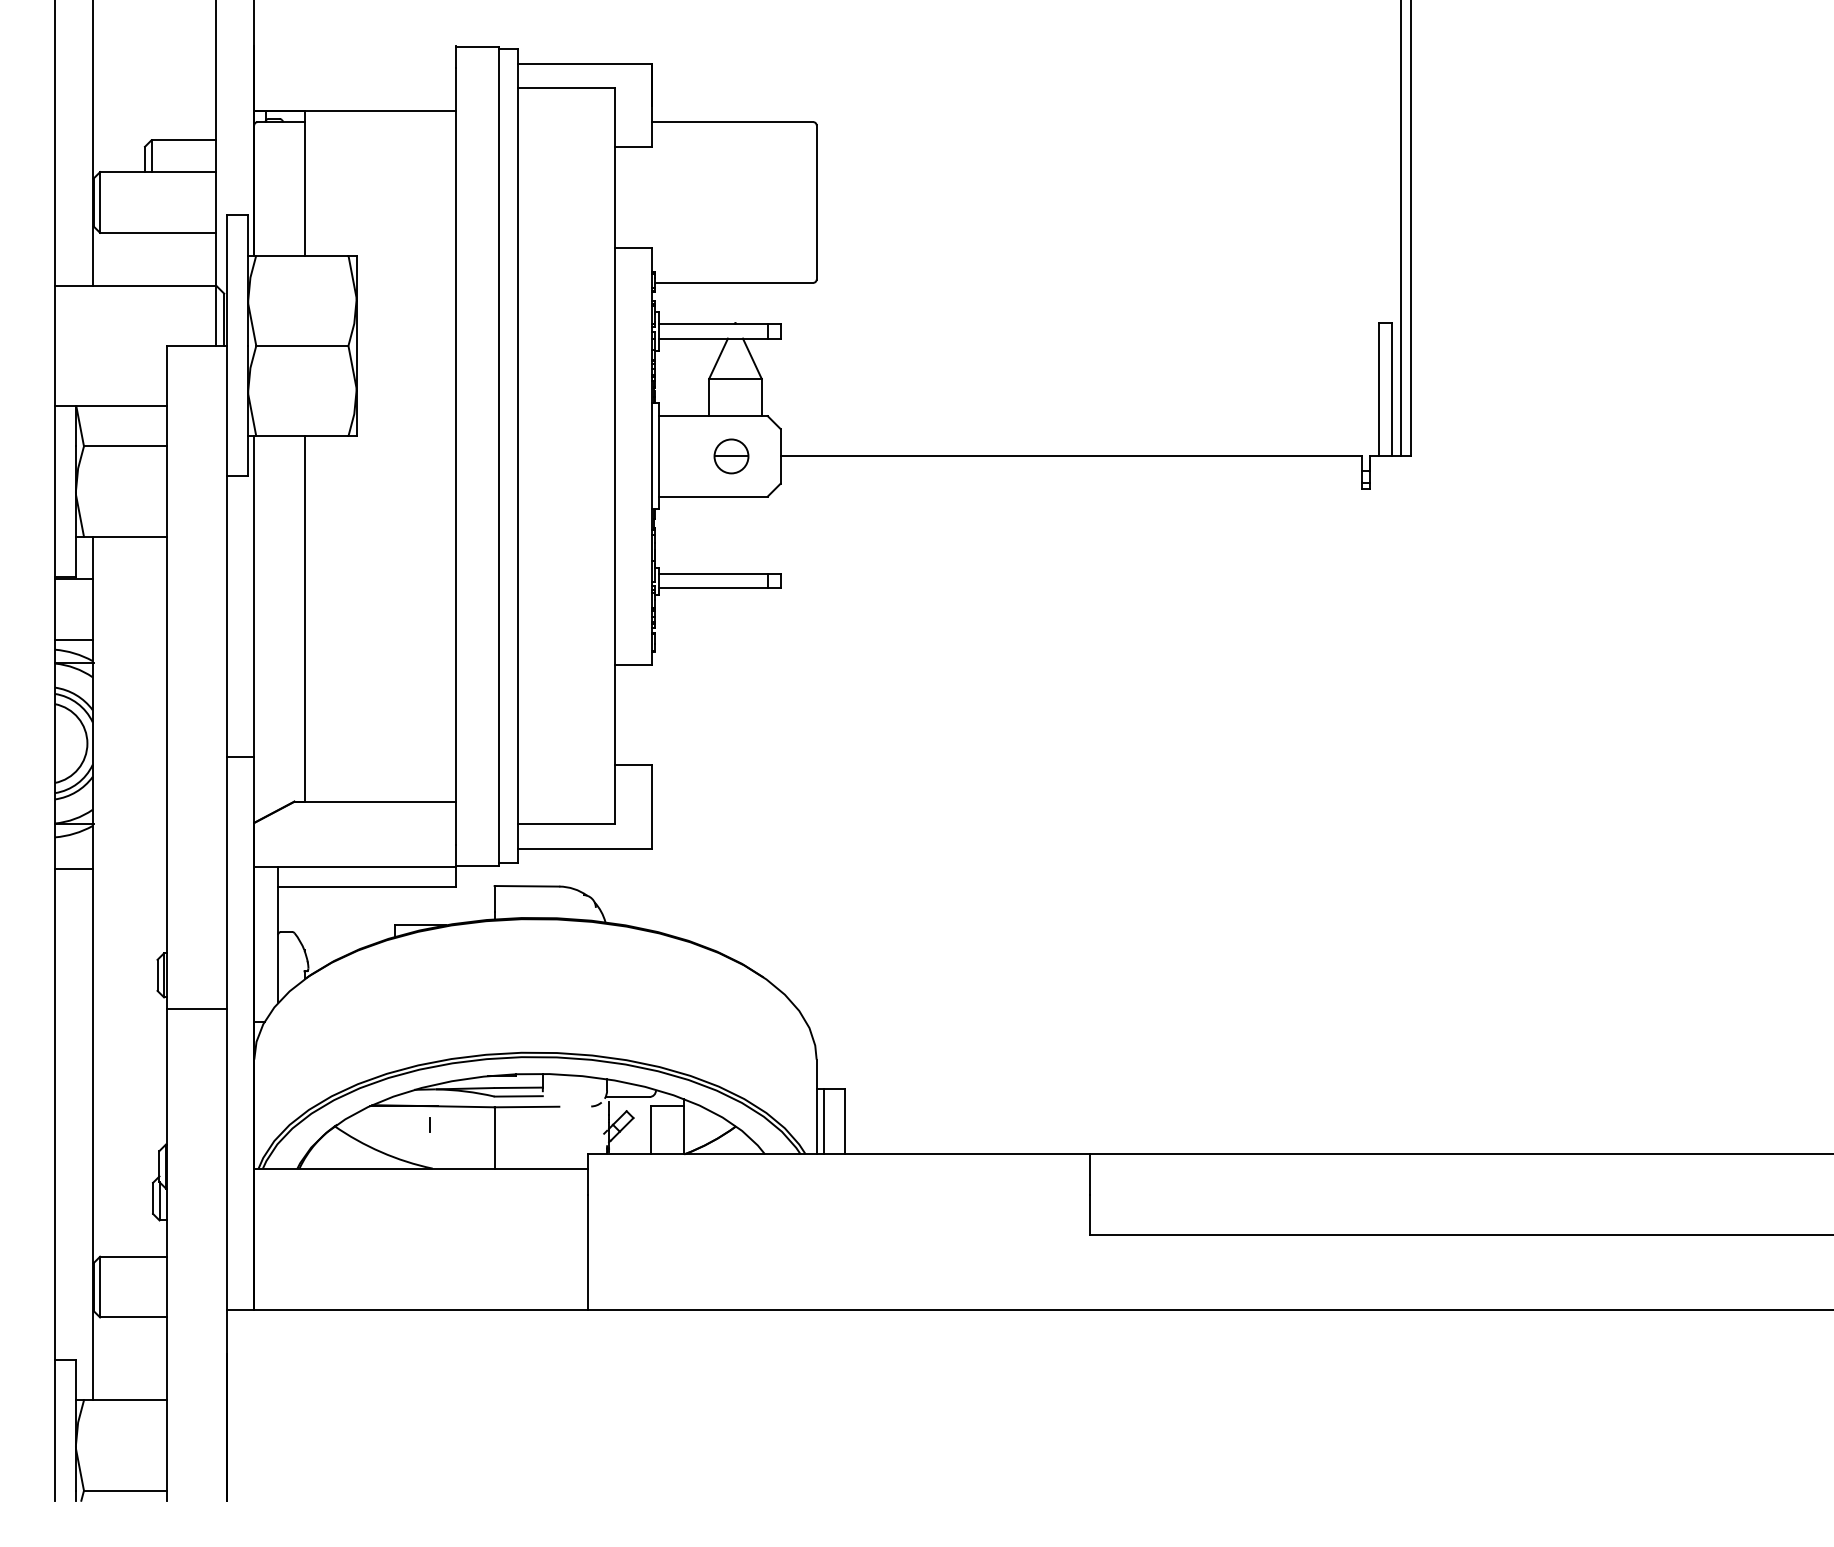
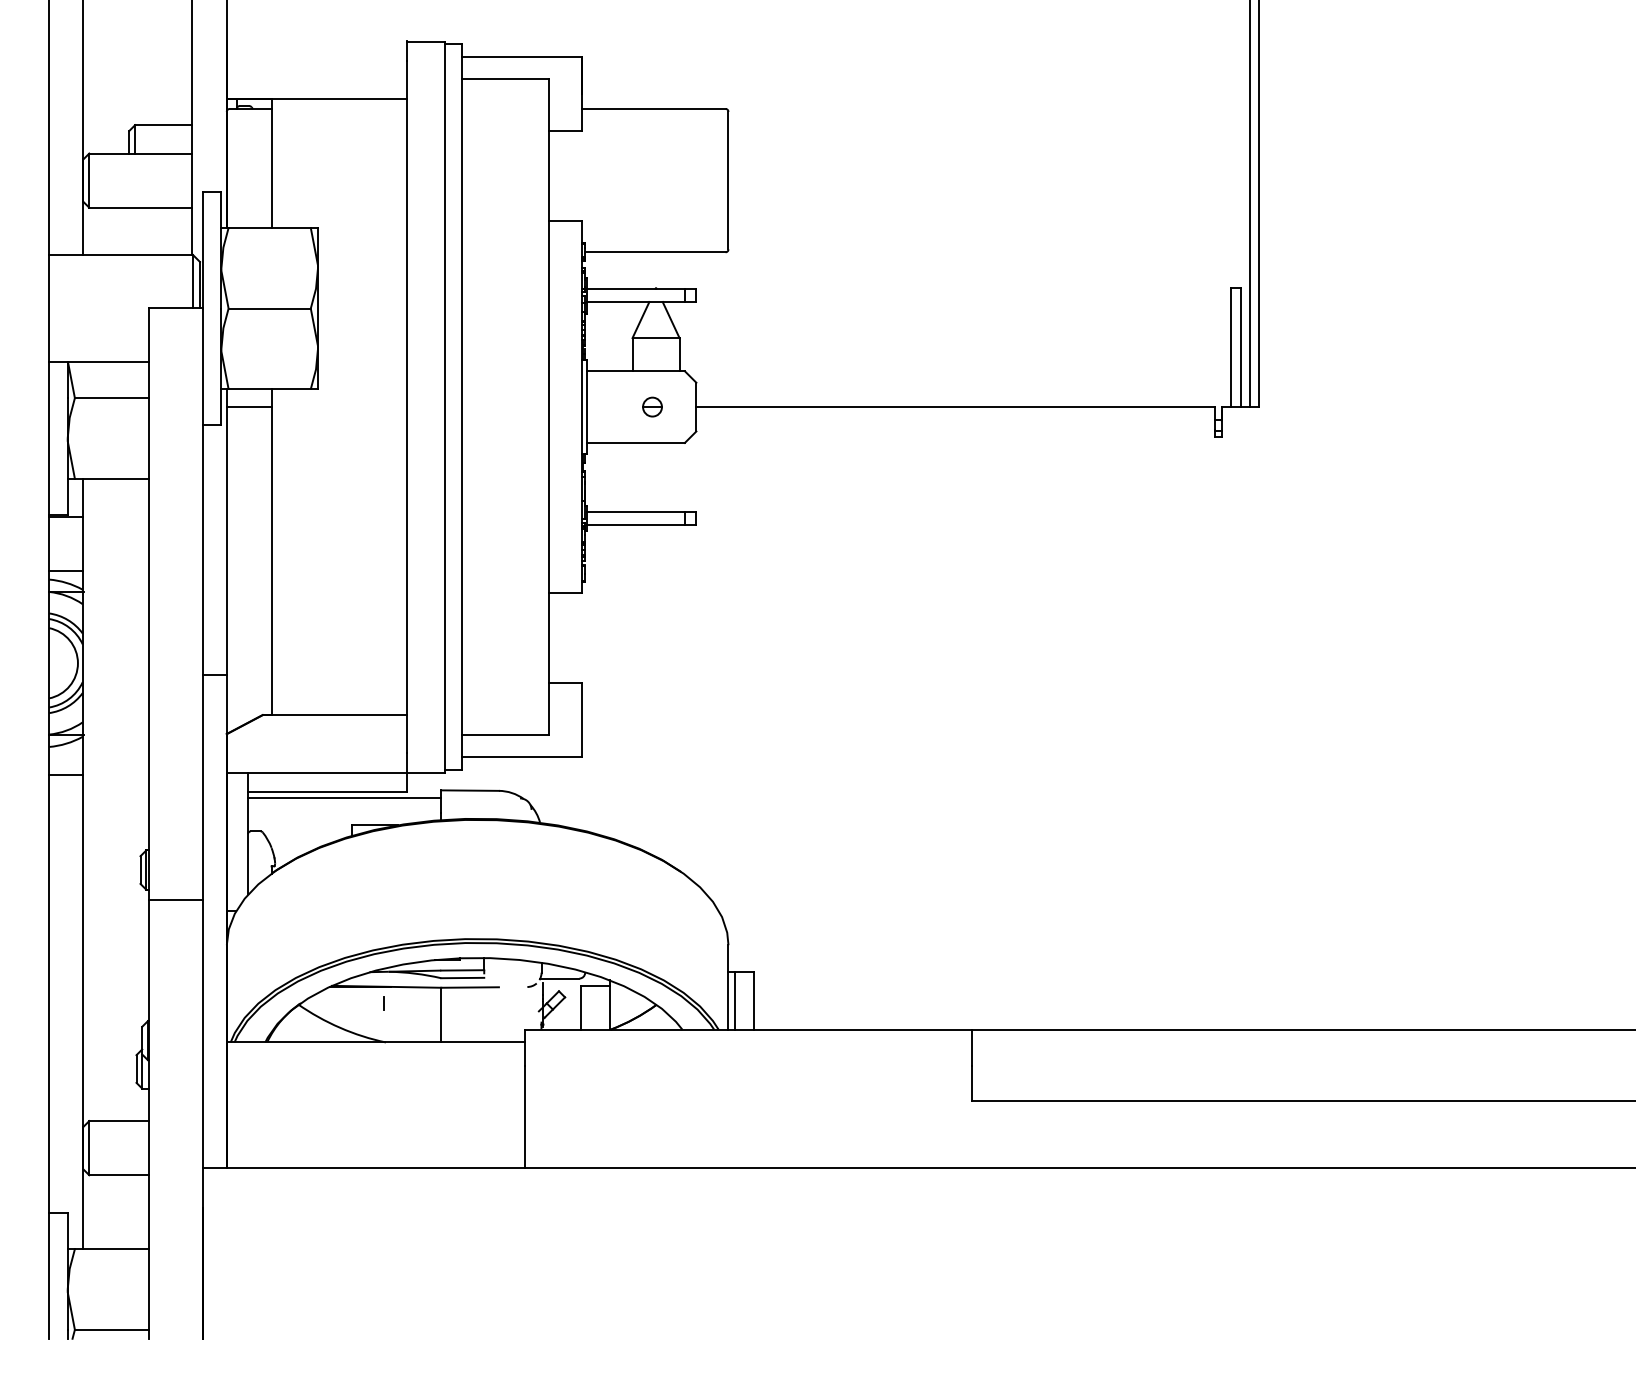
part: (731, 455) -> (652, 406), size x0.62
line: (279, 456) -> (249, 407), added
line: (386, 895) -> (344, 798), added

